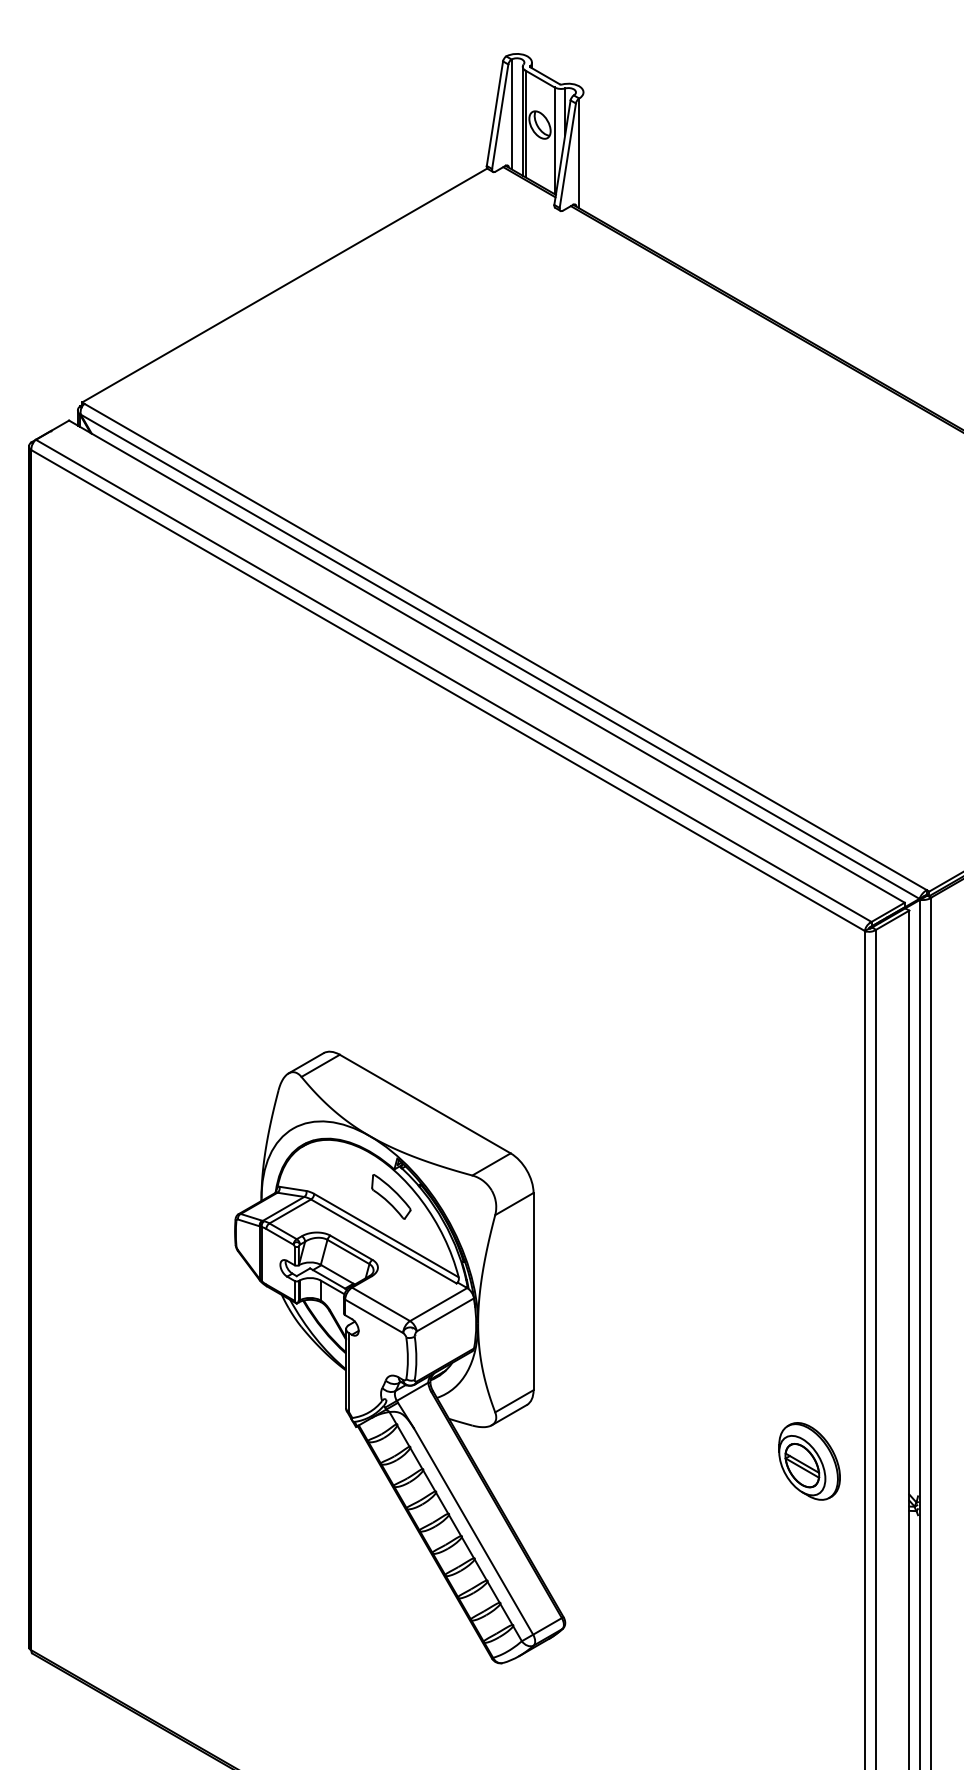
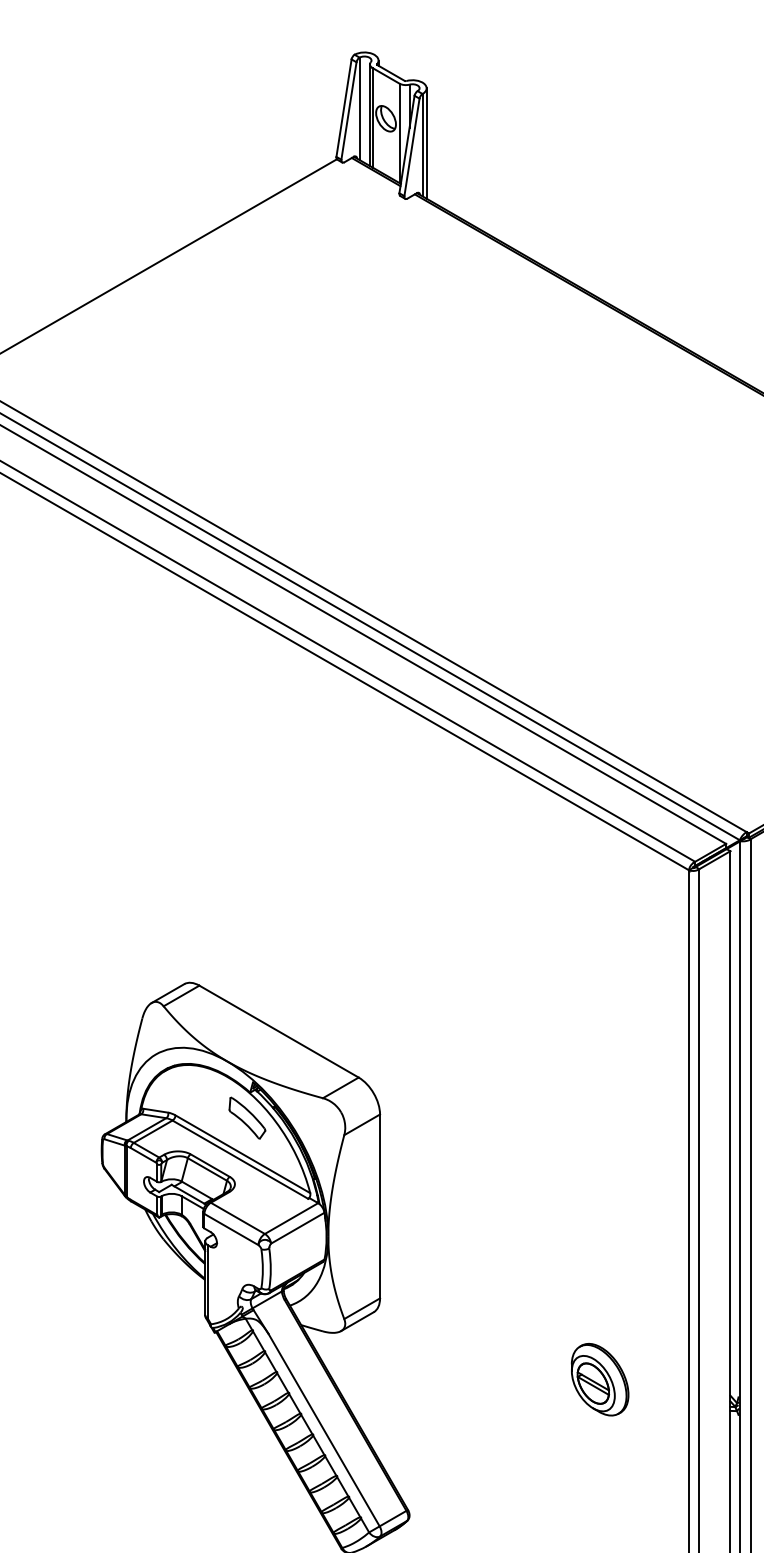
line: (583, 151) -> (426, 143), added
part: (809, 1461) -> (600, 1379), moved

